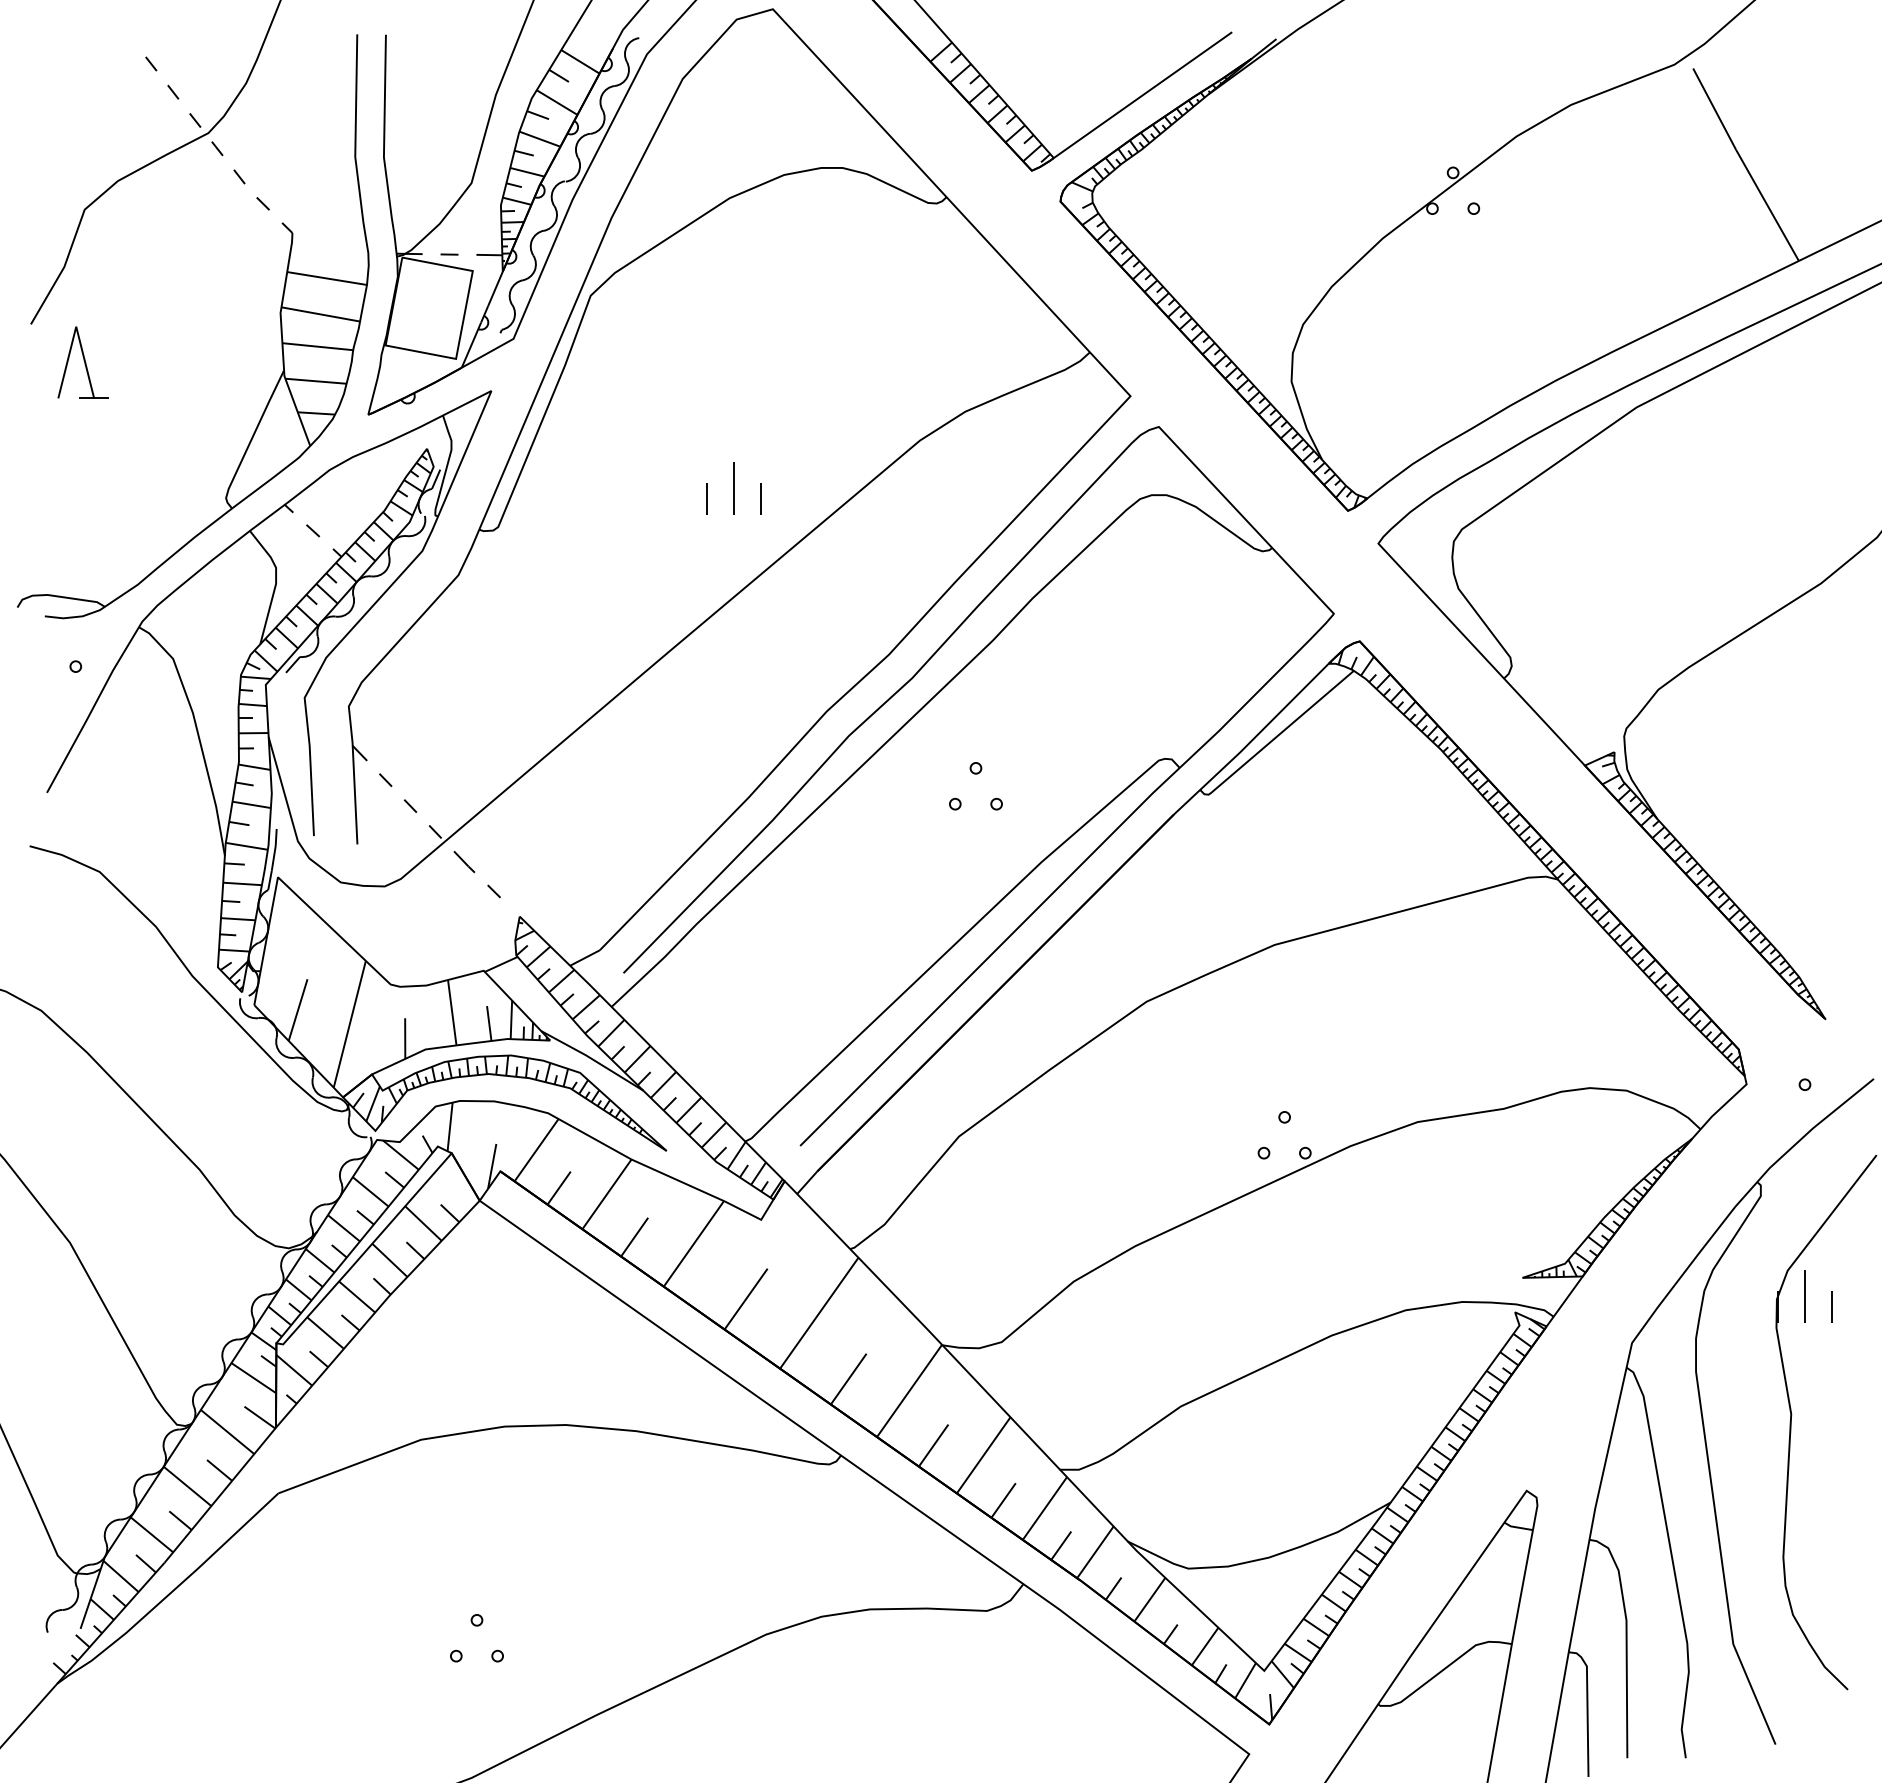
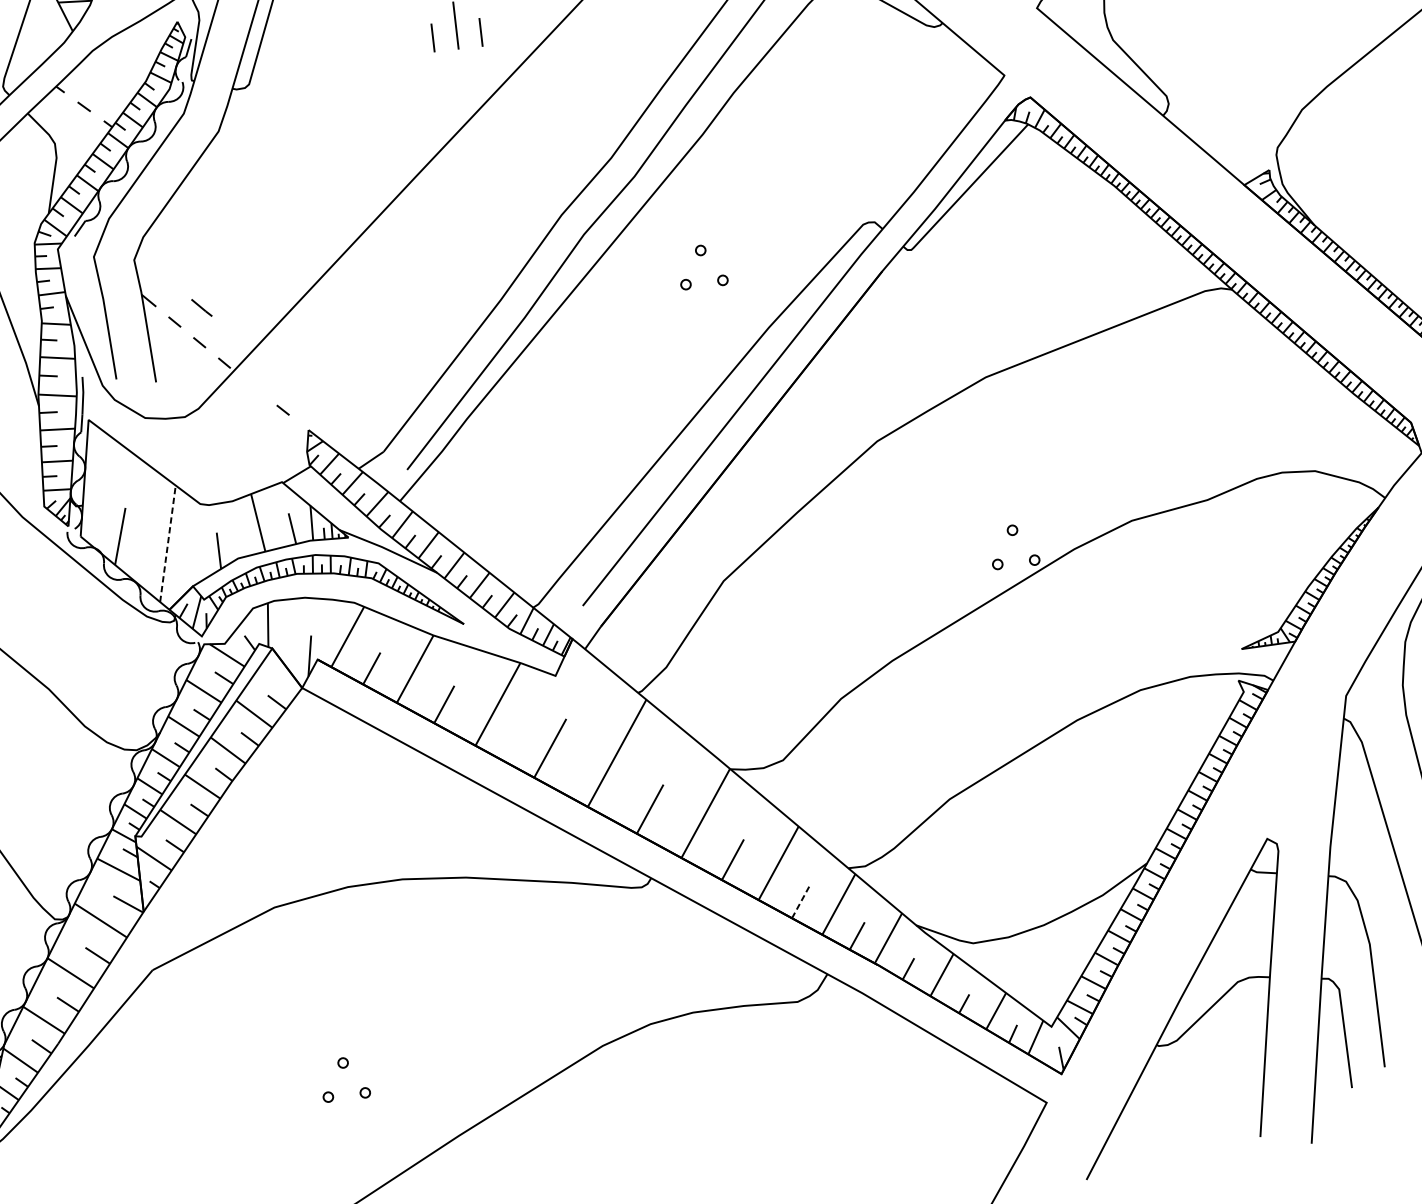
line: (464, 862) -> (201, 308), moved
line: (349, 1023) -> (167, 543), solid -> dashed
line: (1003, 1500) -> (801, 901), solid -> dashed

